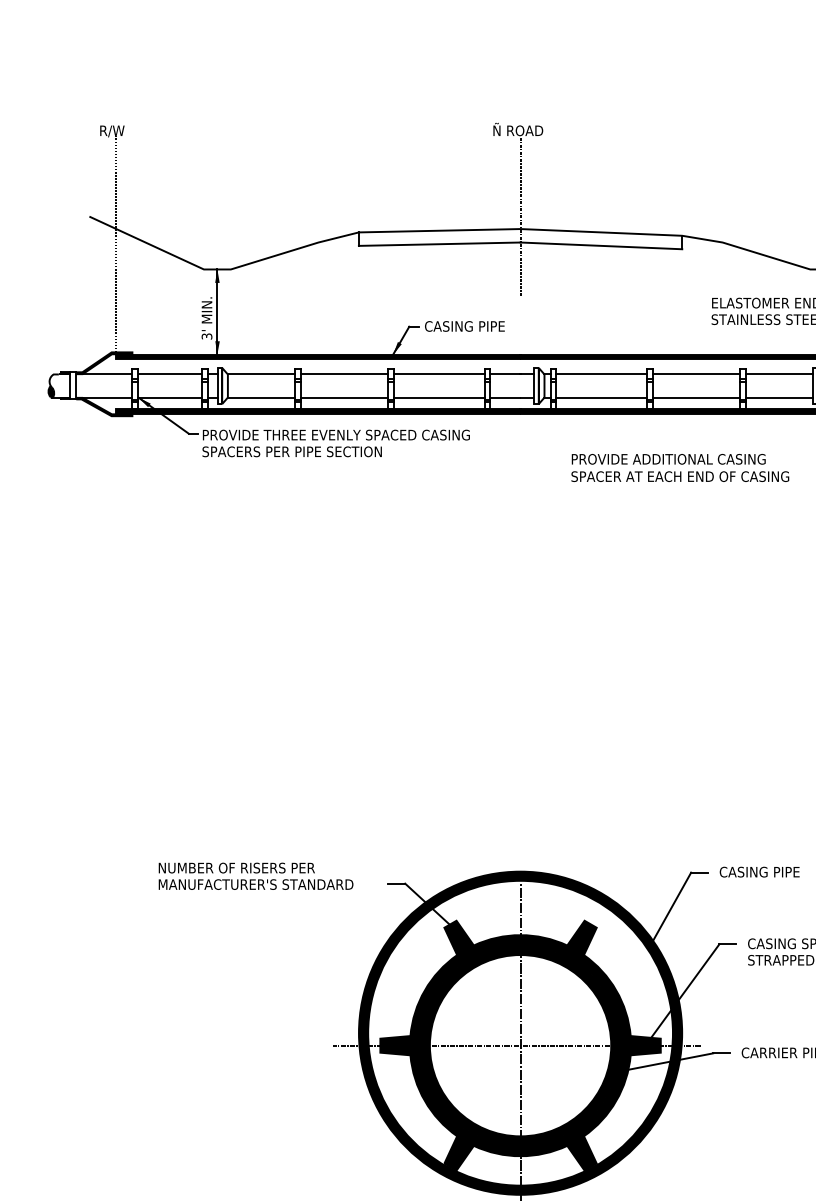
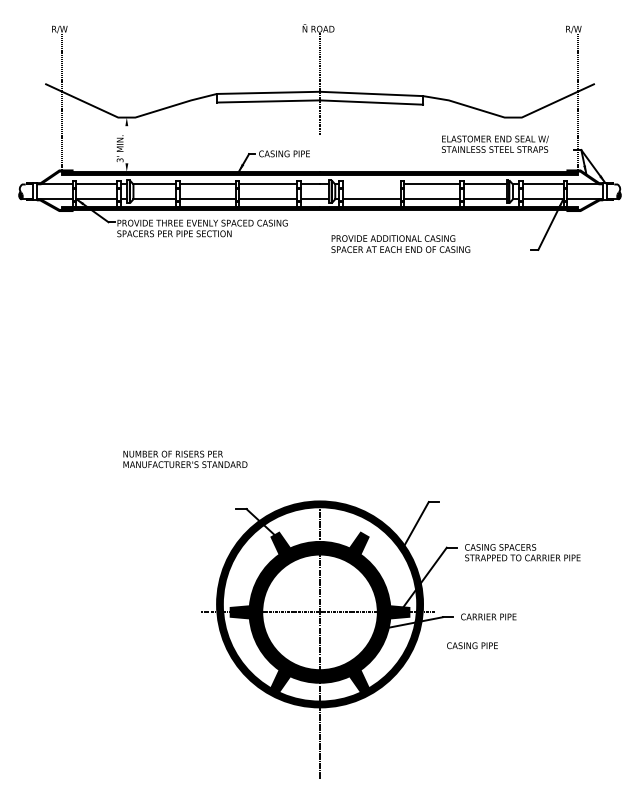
line: (216, 311) -> (126, 144), removed
line: (601, 374) -> (371, 184), removed
text: (679, 467) -> (400, 243), moved
text: (759, 871) -> (472, 645), moved
text: (256, 876) -> (185, 459), moved

